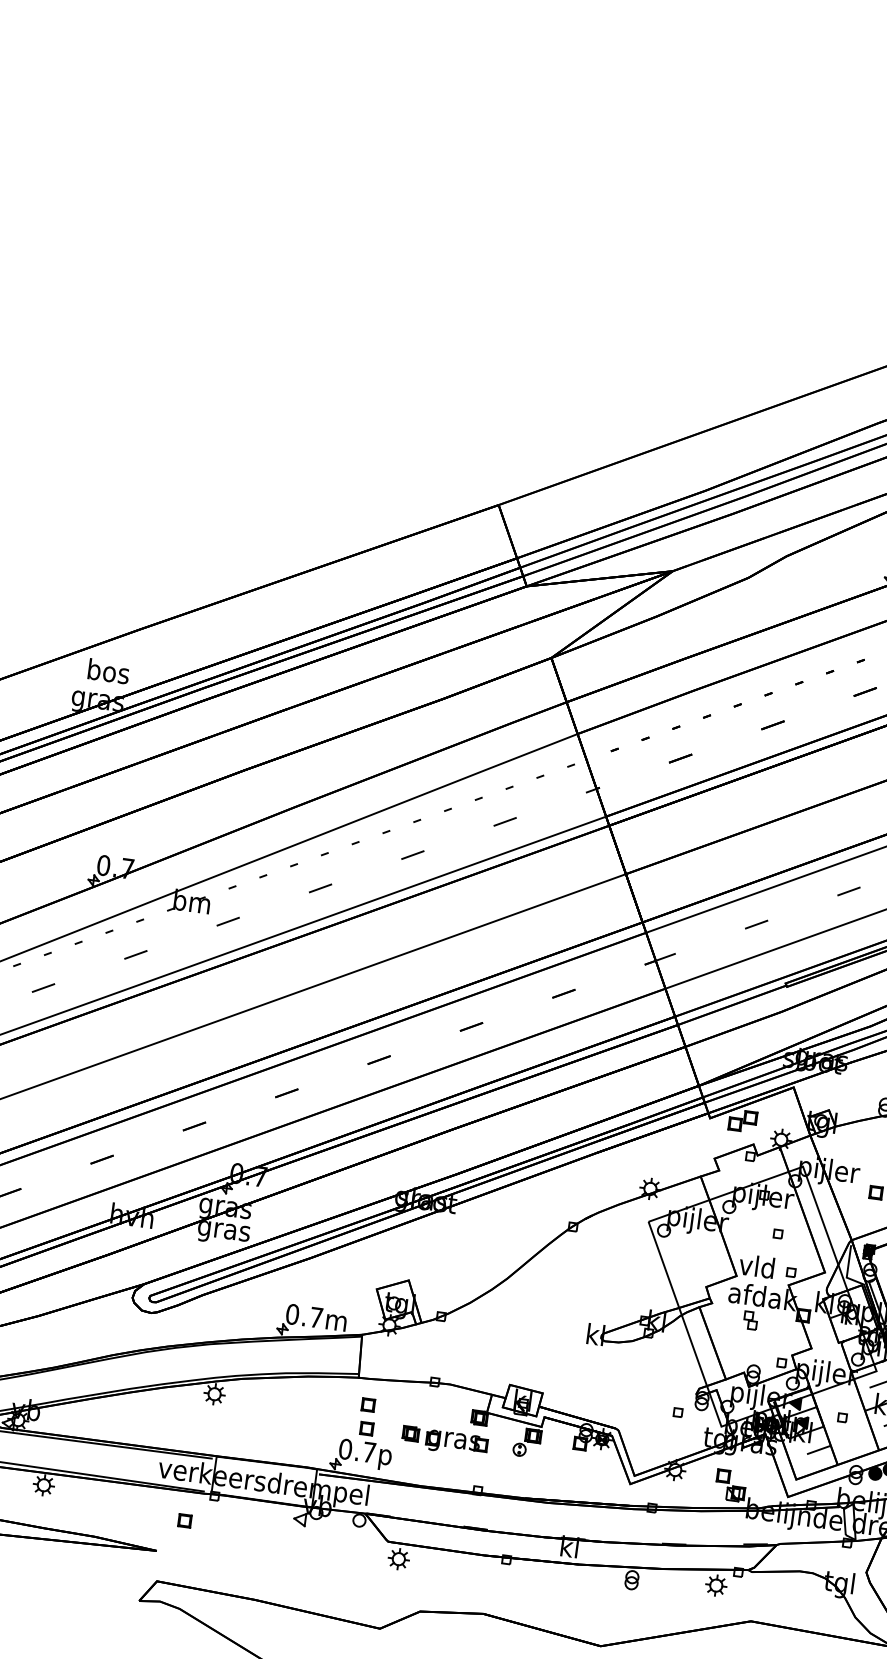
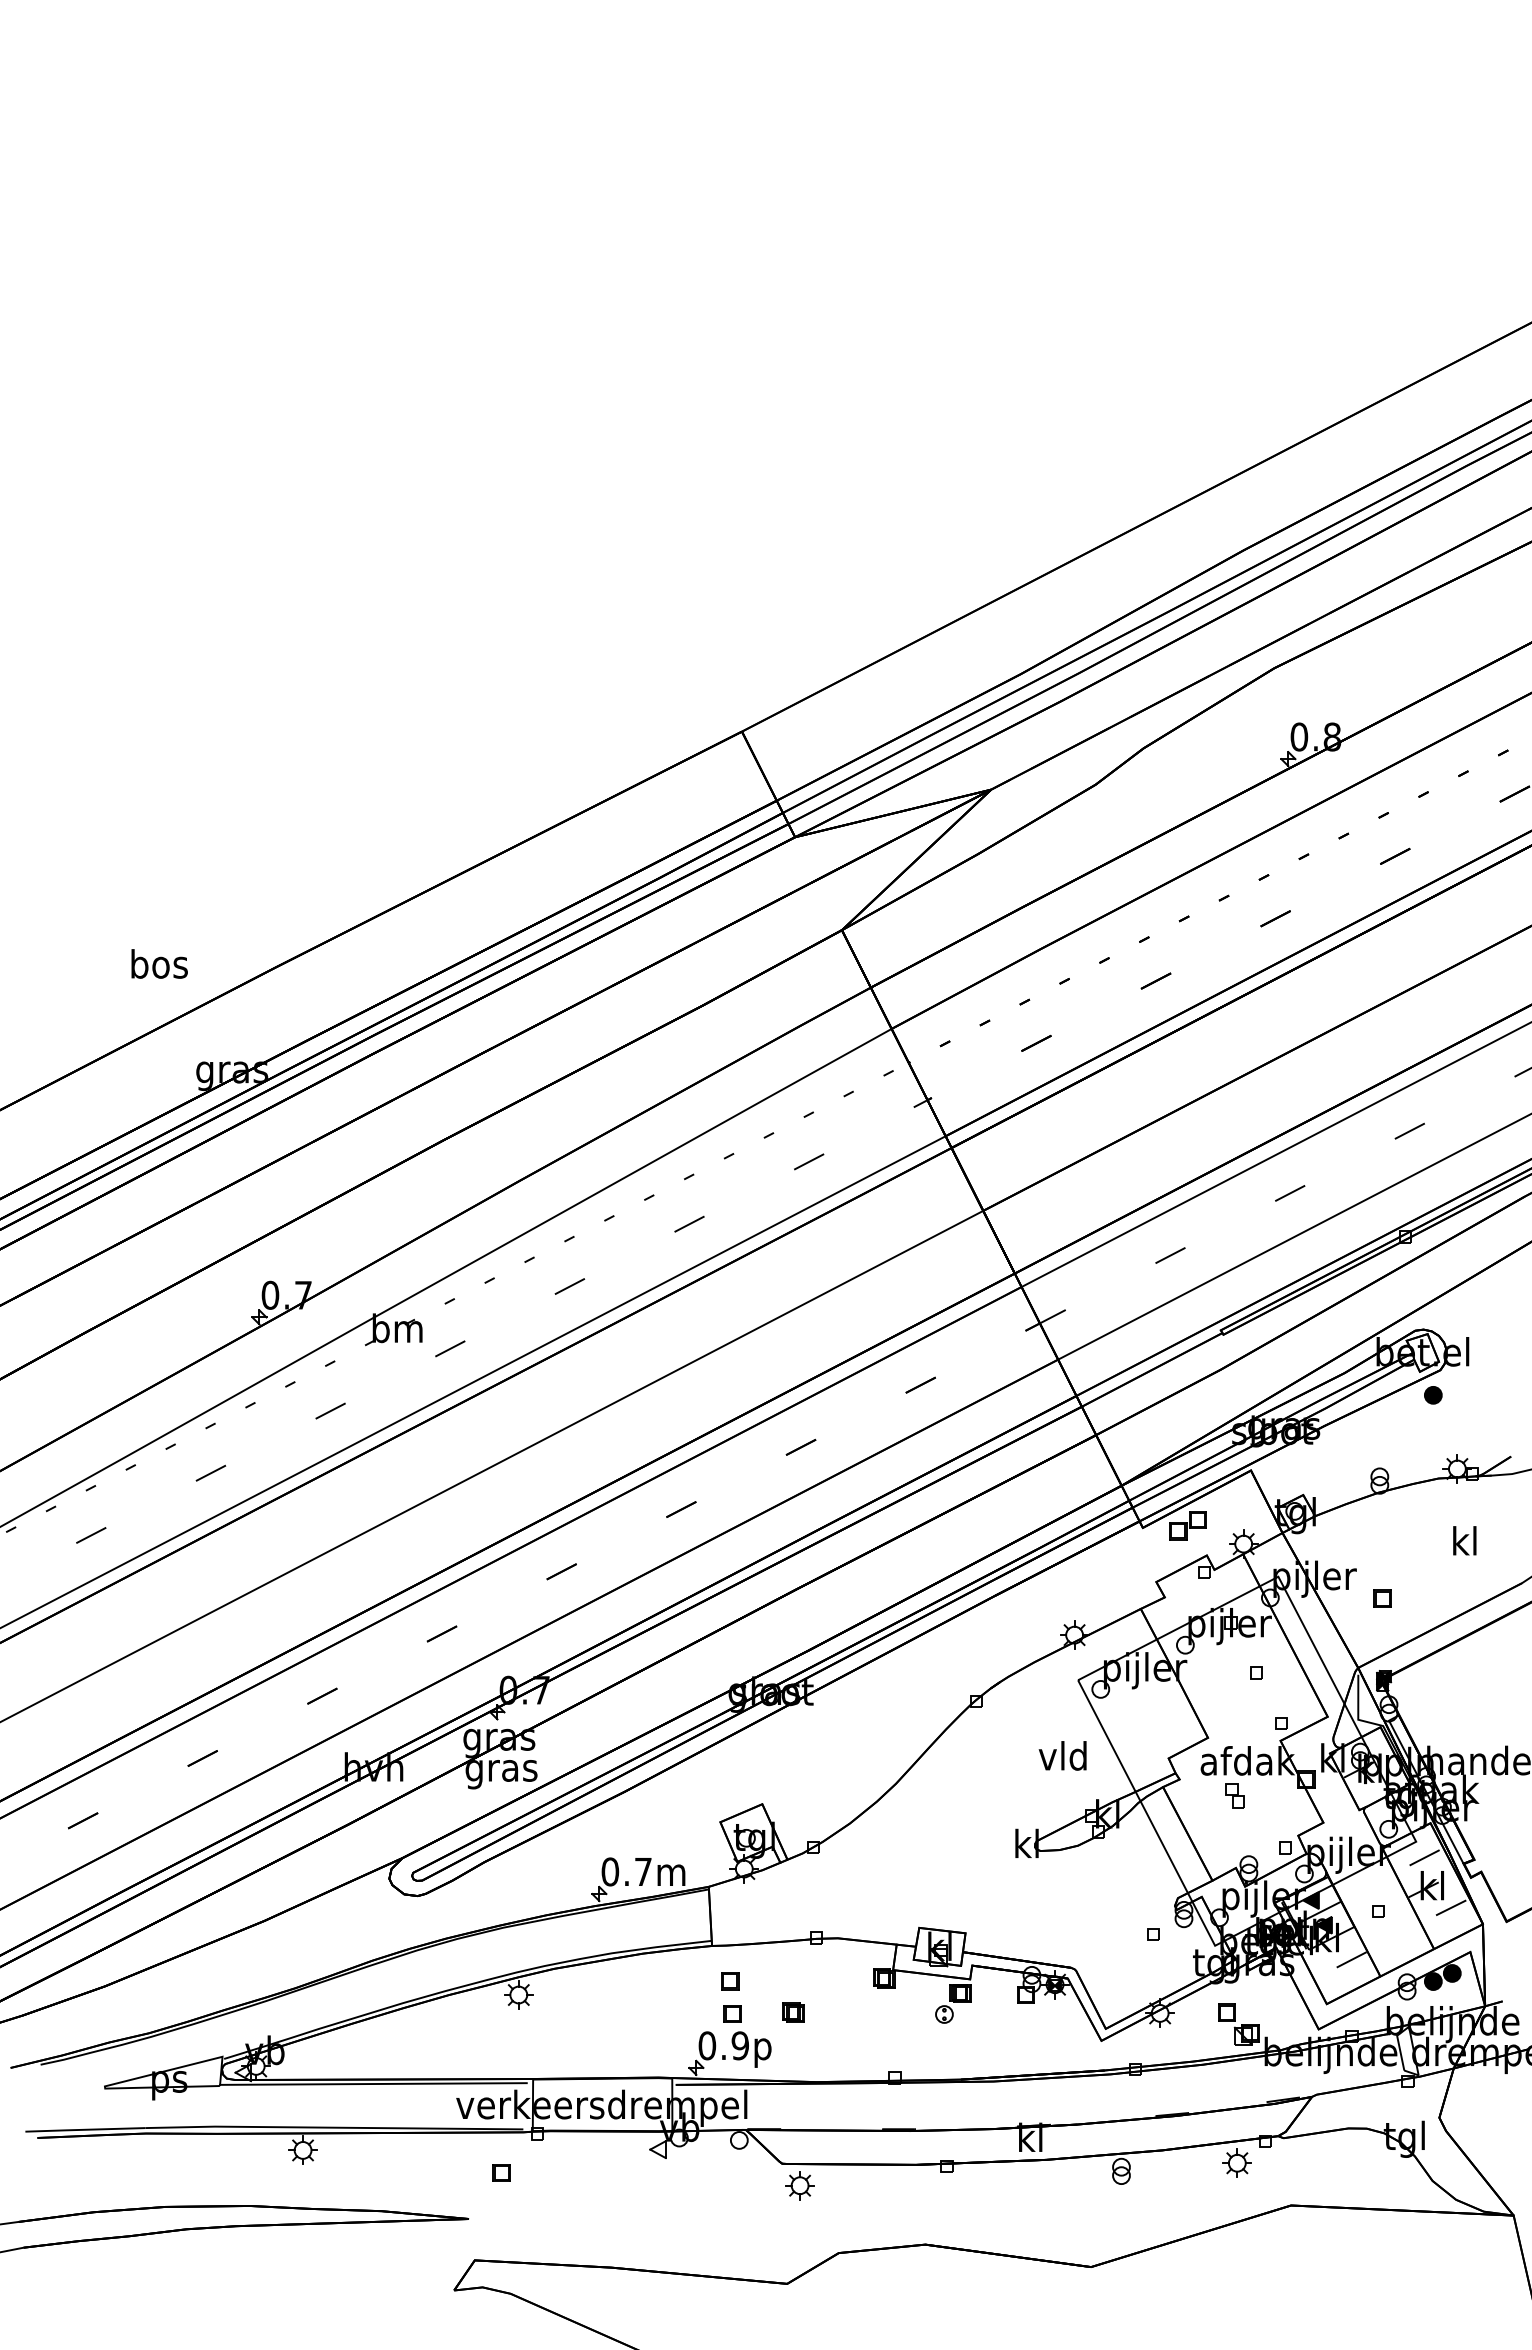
text: (108, 671) -> (159, 963), moved
text: (756, 1266) -> (1062, 1755), moved
part: (456, 1443) -> (857, 2017), removed
text: (368, 1452) -> (739, 2045), 0.7p -> 0.9p

